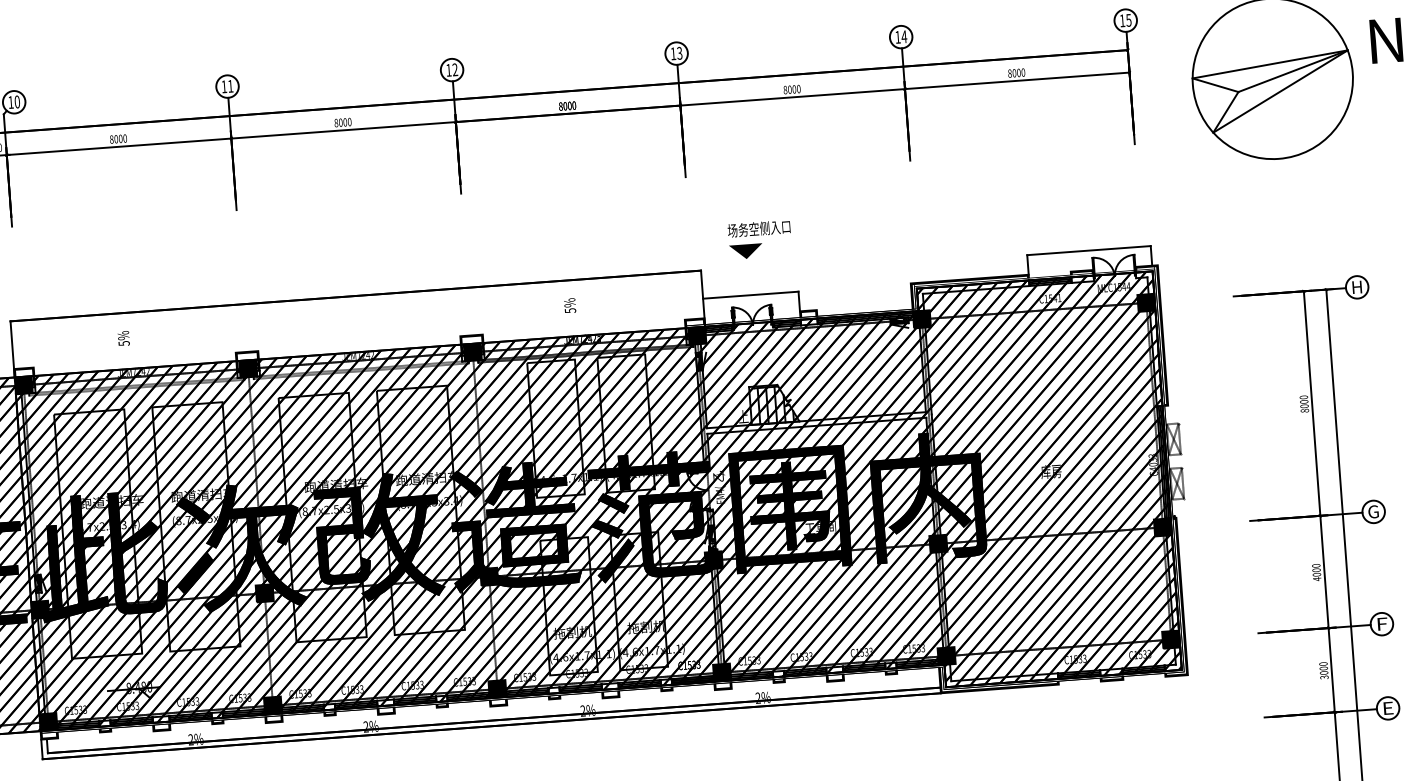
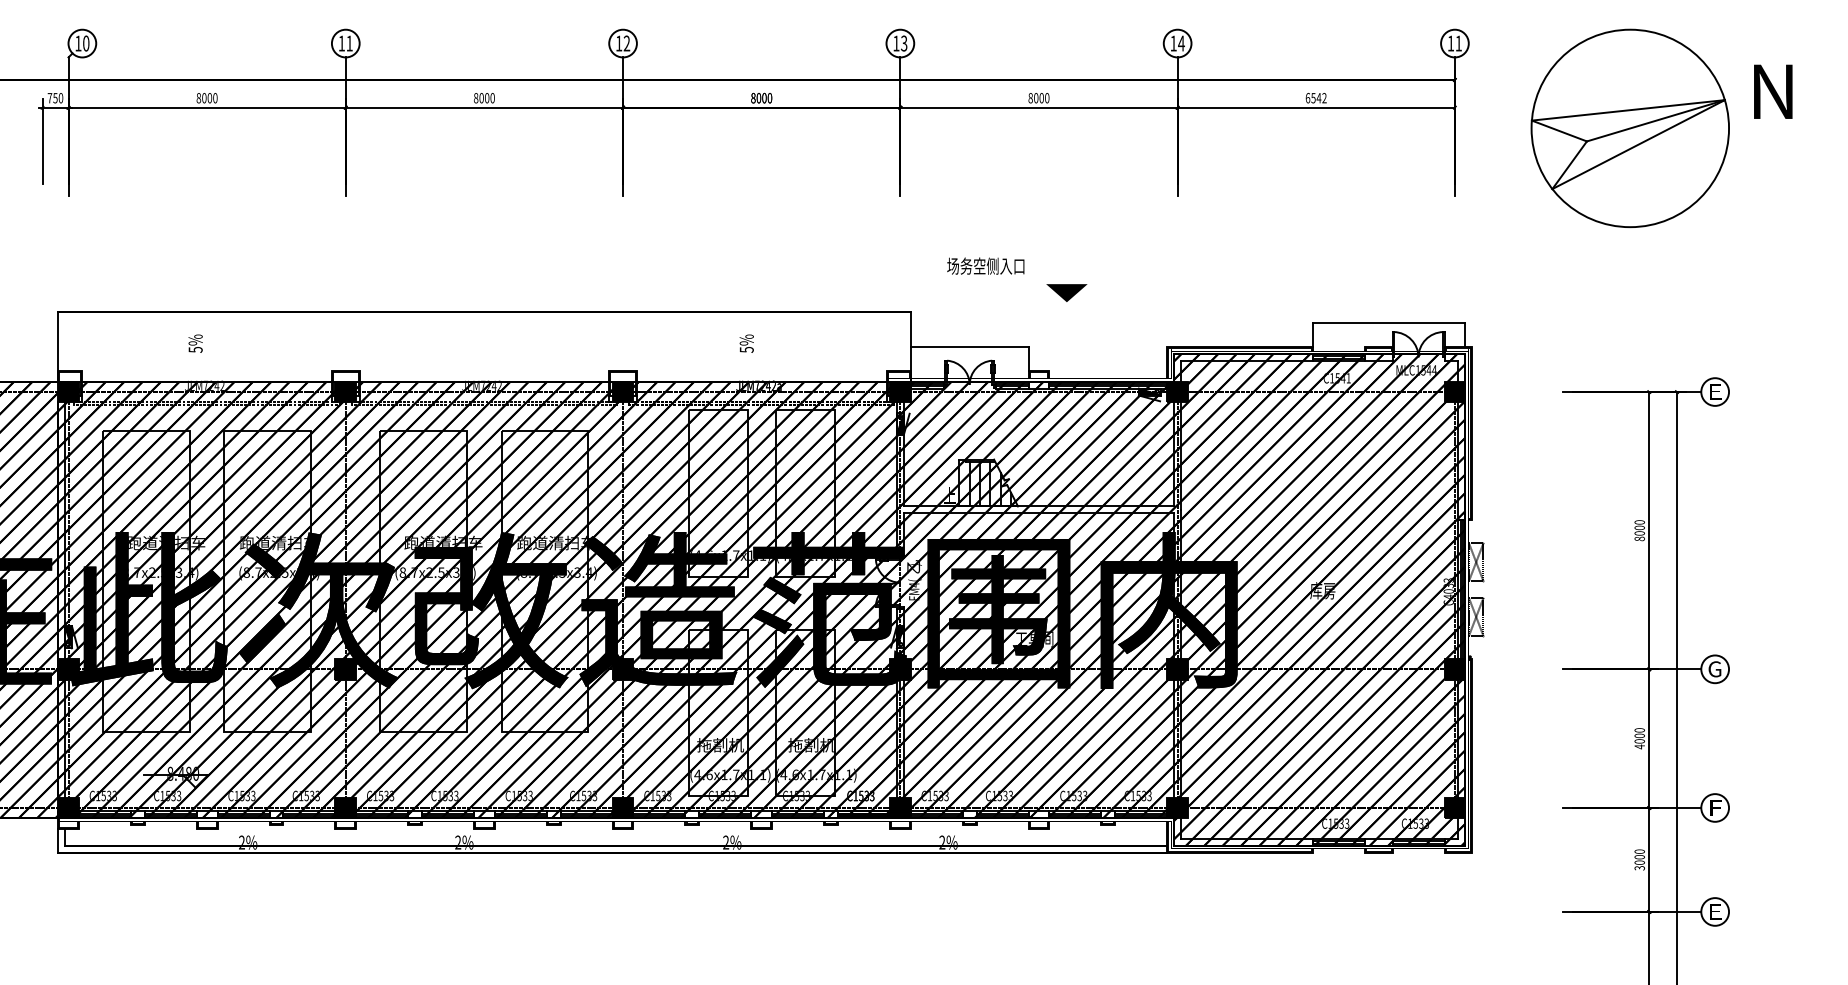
text: (1128, 20) -> (1458, 43), 15 -> 11
text: (1016, 73) -> (1315, 98), 8000 -> 6542
line: (745, 251) -> (1066, 292), moved
text: (1358, 286) -> (1716, 391), H -> E

